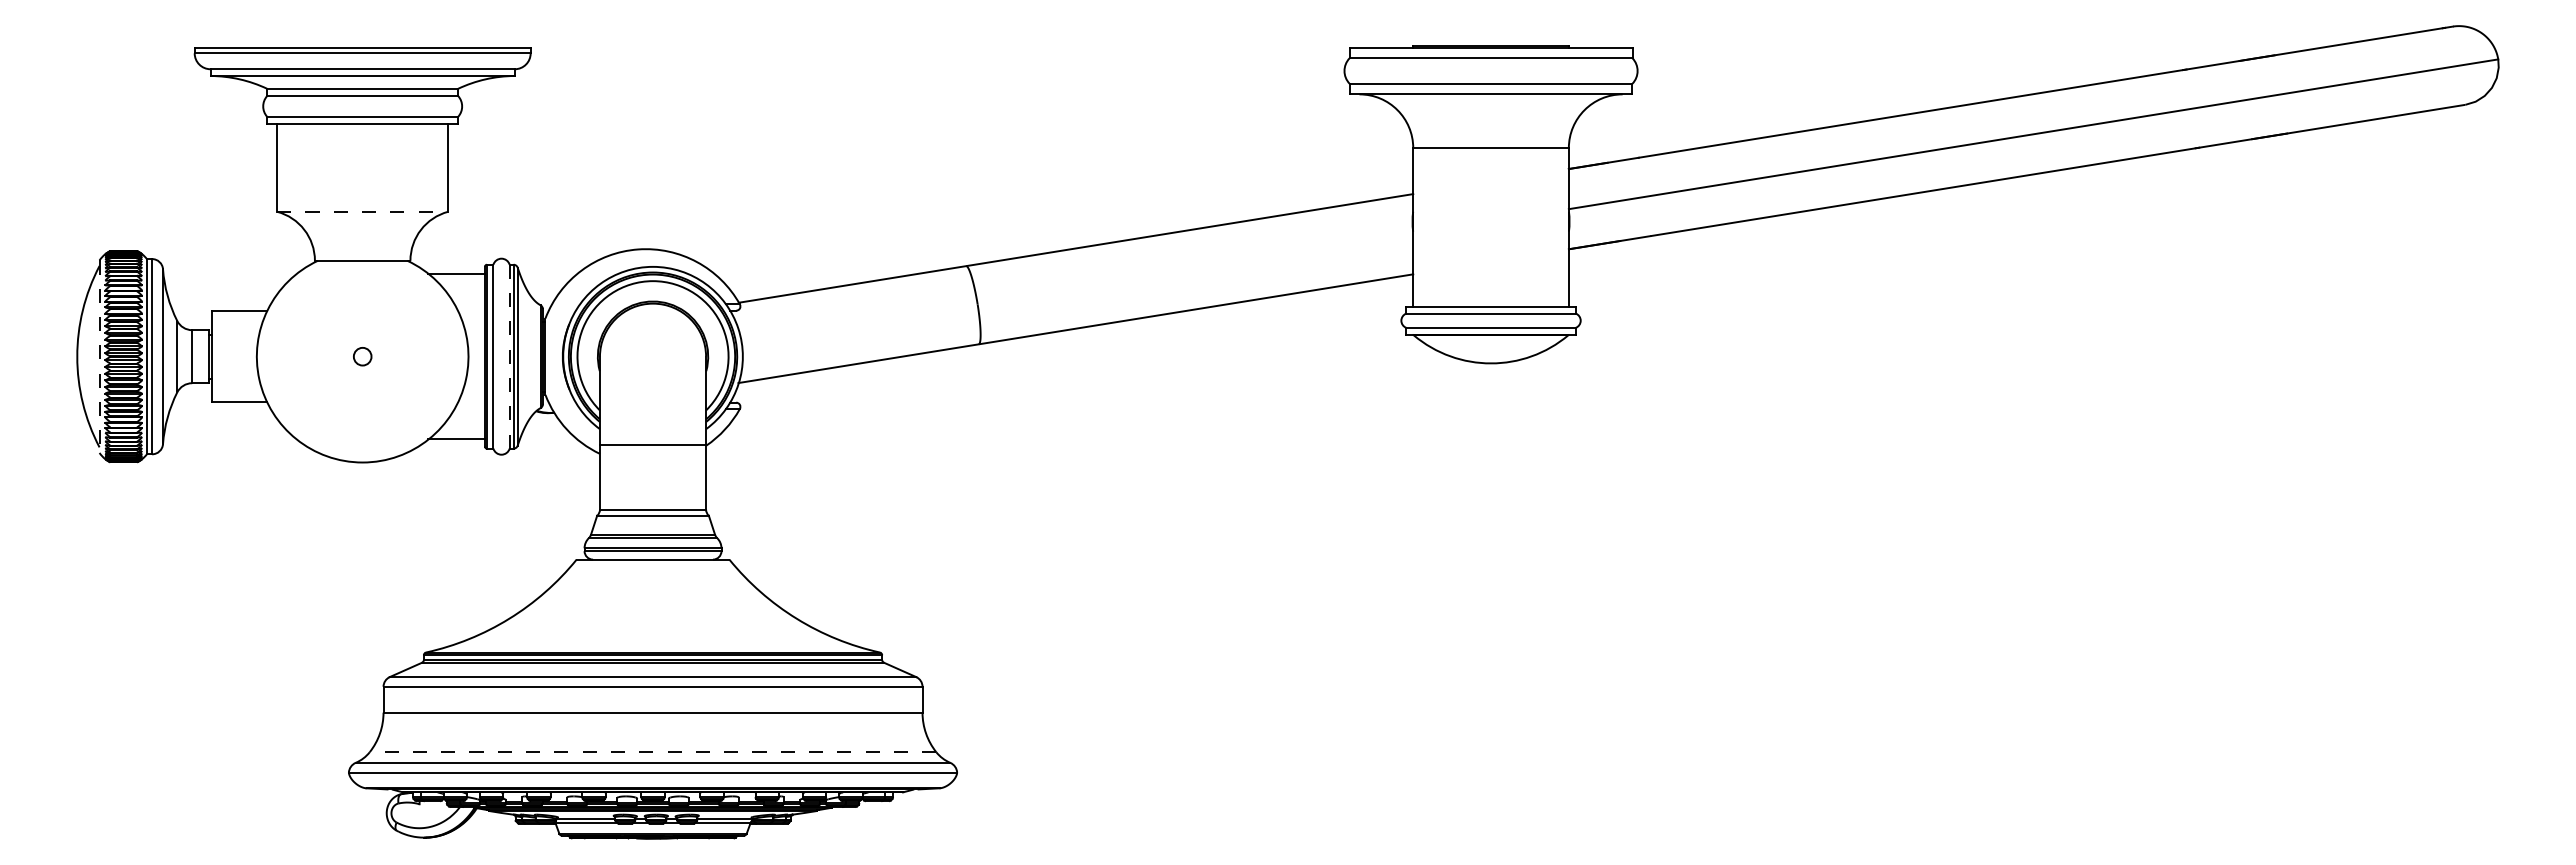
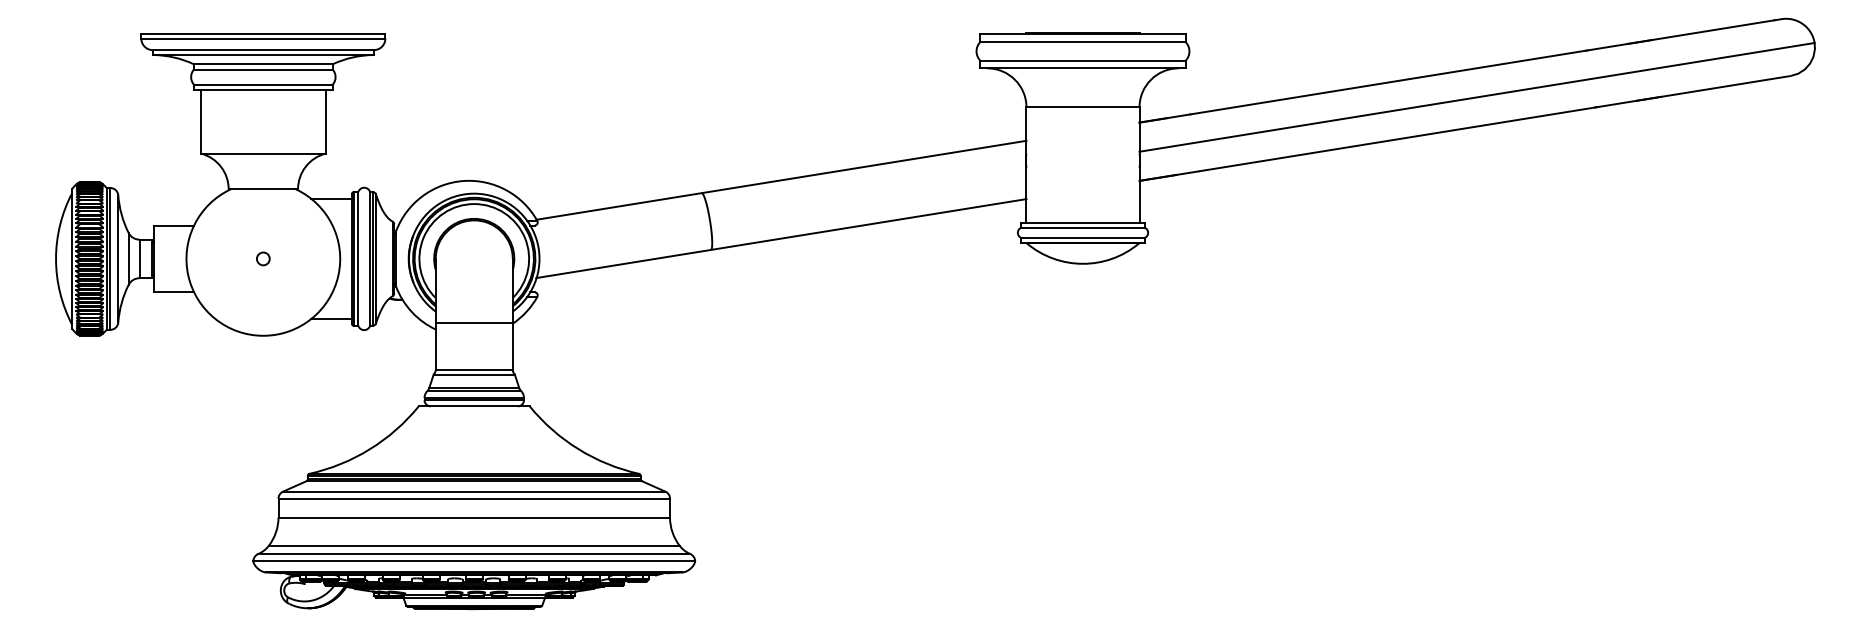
line: (362, 211) -> (263, 153), dashed -> solid
line: (509, 356) -> (369, 258), dashed -> solid
line: (99, 357) -> (72, 259), dashed -> solid
line: (652, 752) -> (473, 546), dashed -> solid

